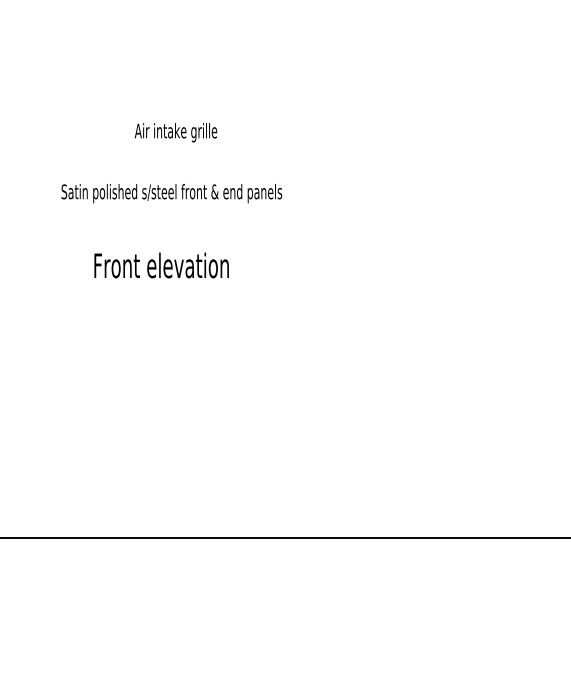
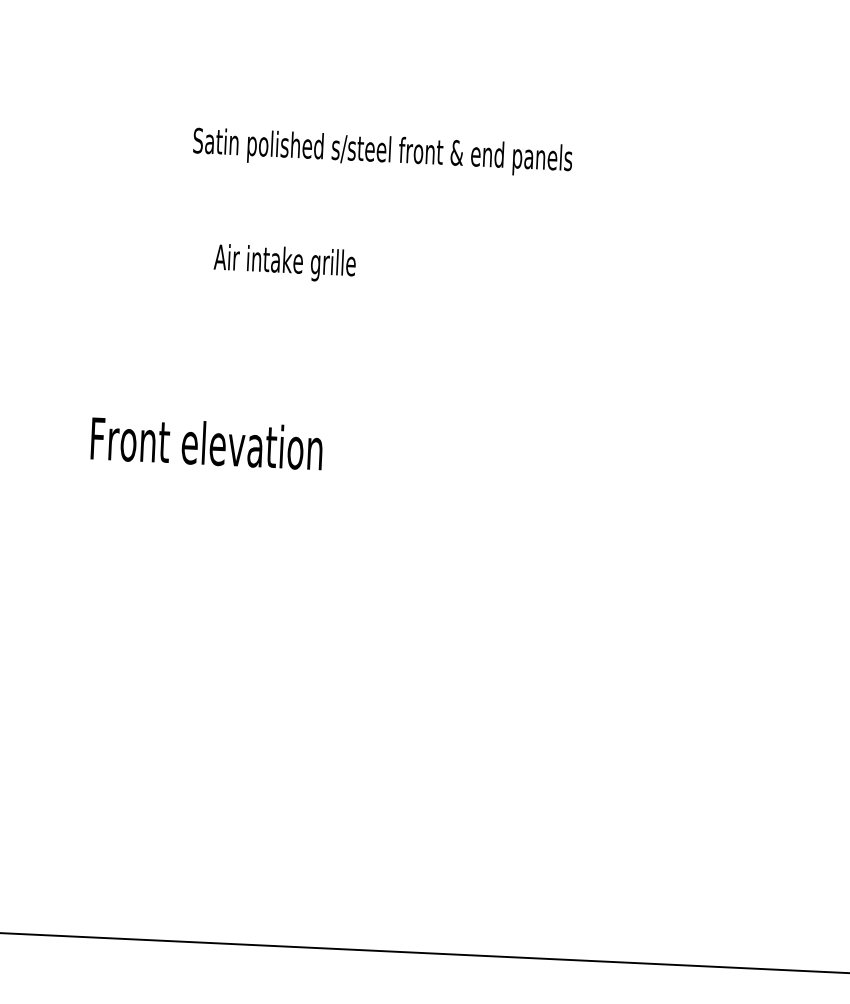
text: (175, 132) -> (284, 262), moved
text: (171, 193) -> (382, 152), moved
text: (161, 265) -> (206, 443), moved

